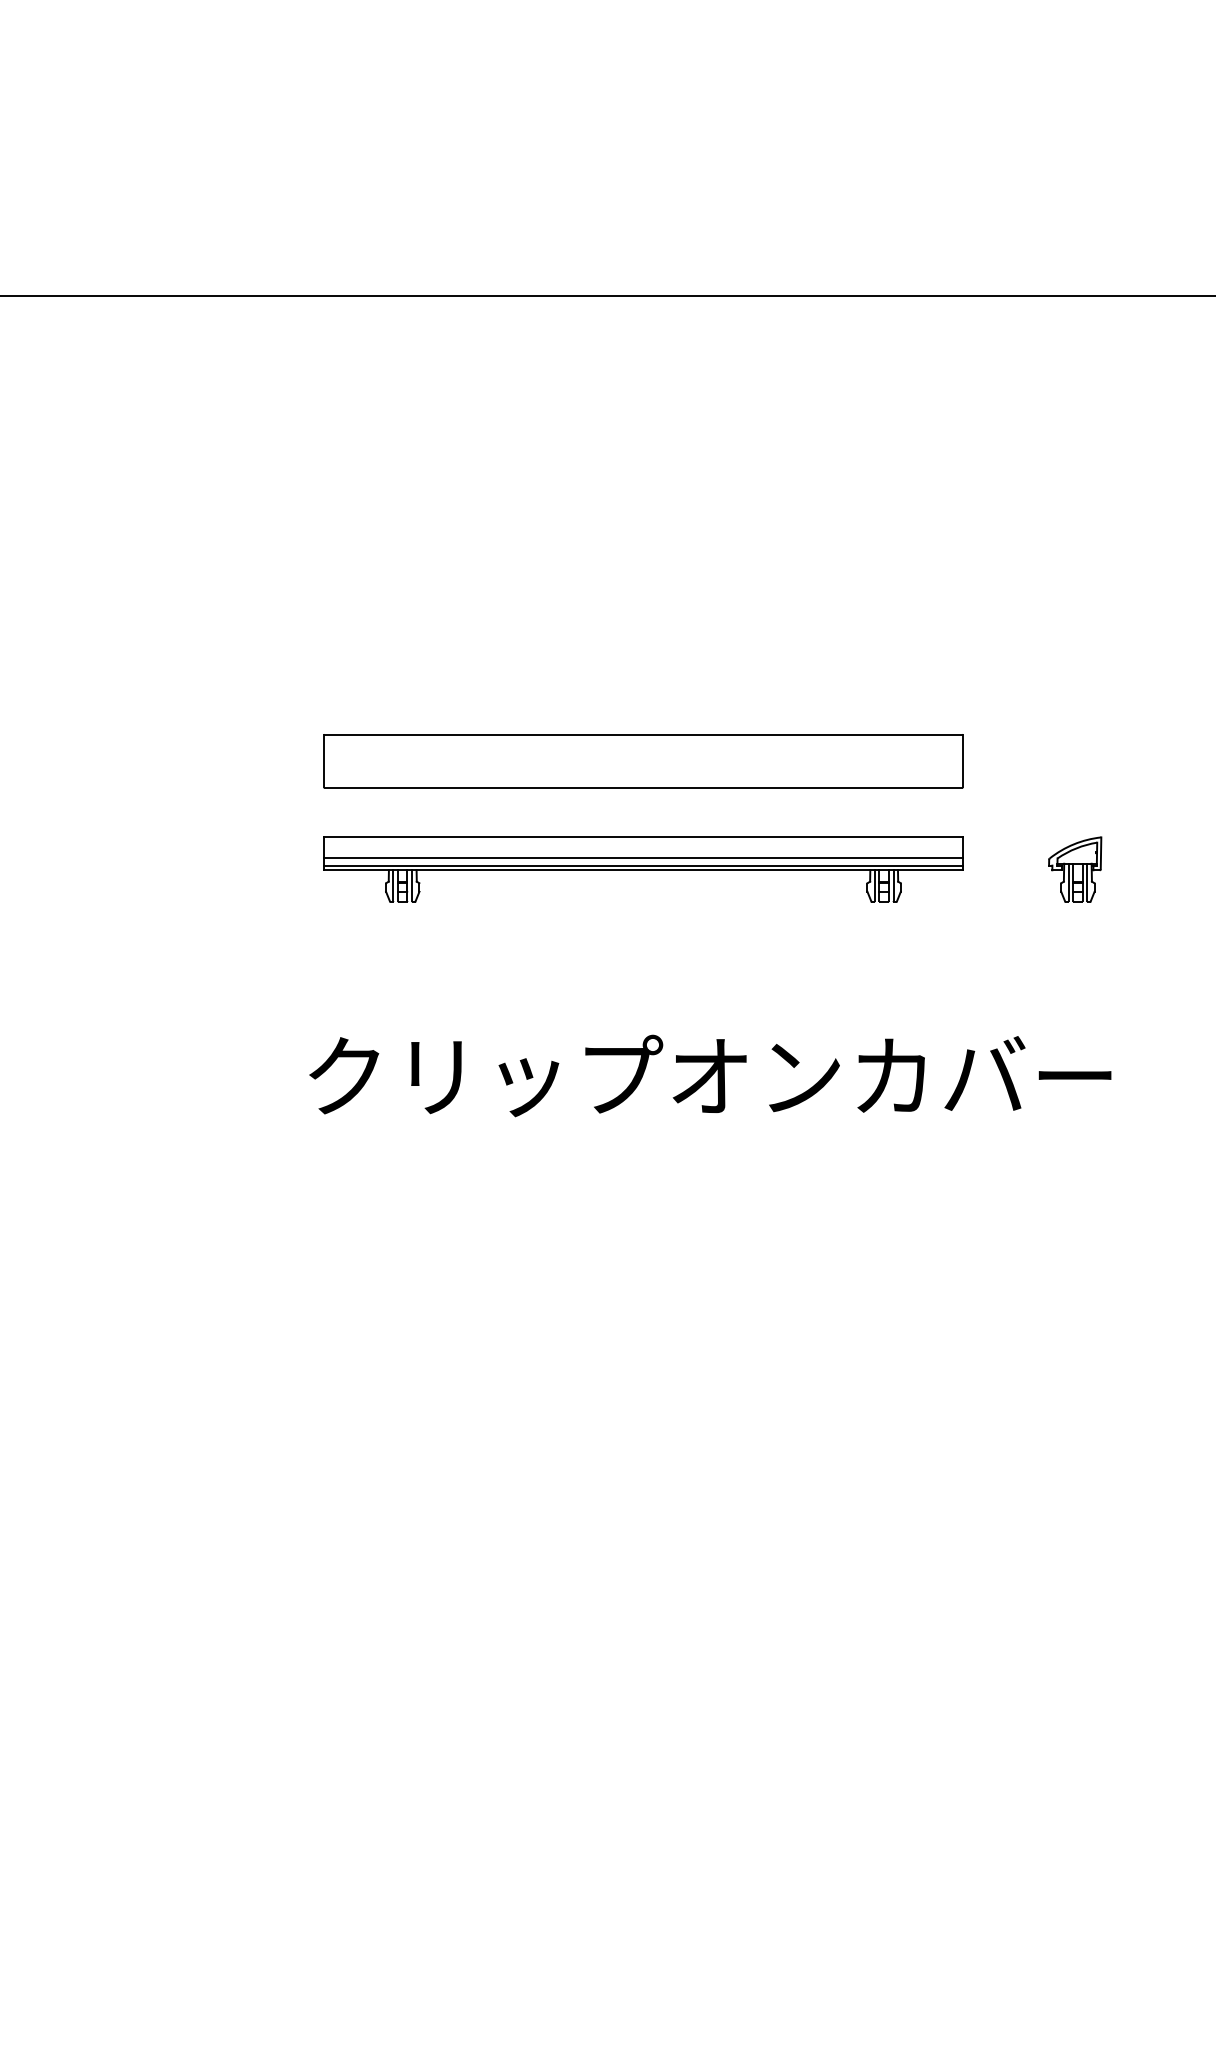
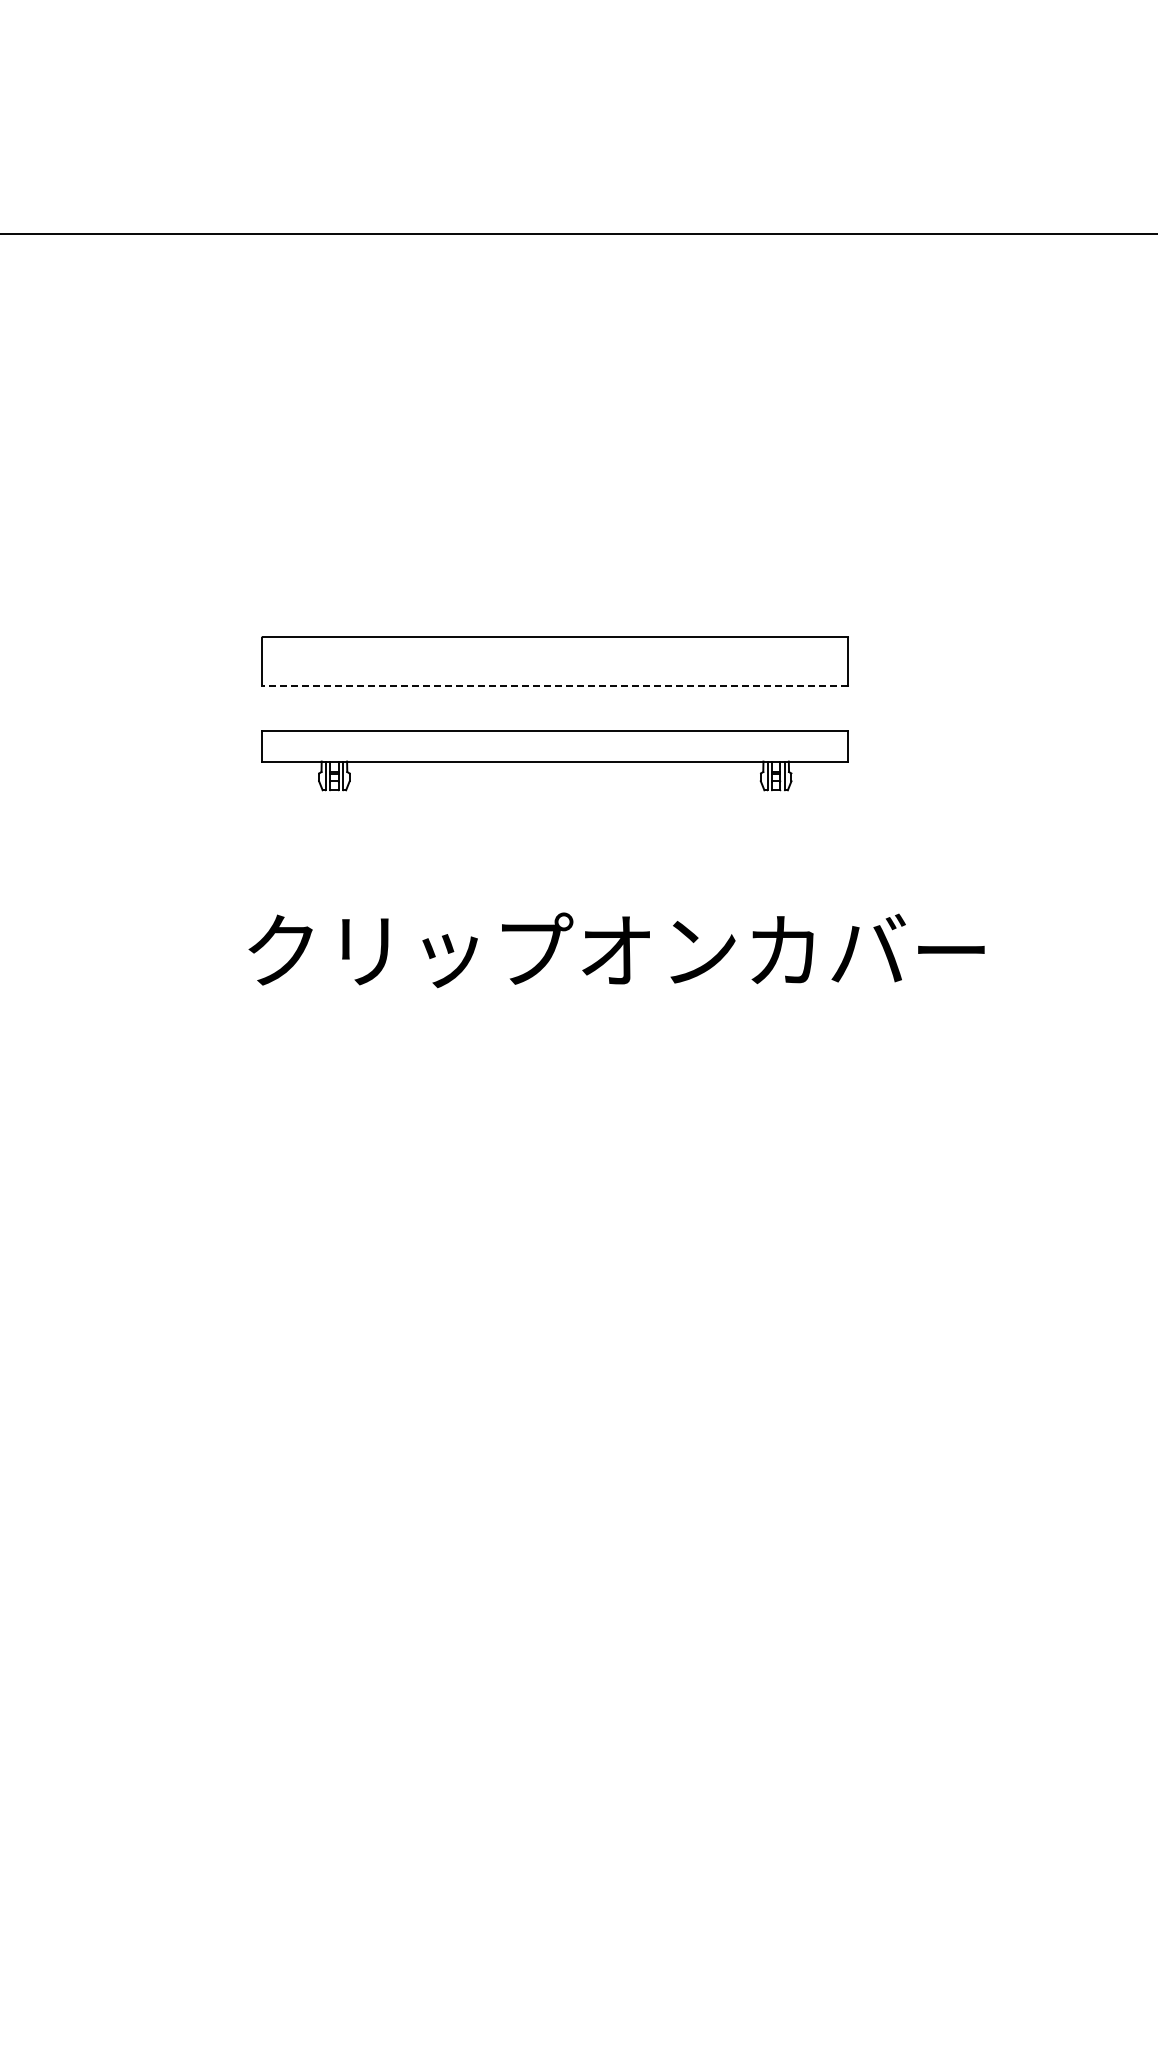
line: (643, 787) -> (555, 685), solid -> dashed
line: (643, 858) -> (555, 750), removed
line: (643, 865) -> (555, 757), removed
part: (1075, 869) -> (951, 760), removed

